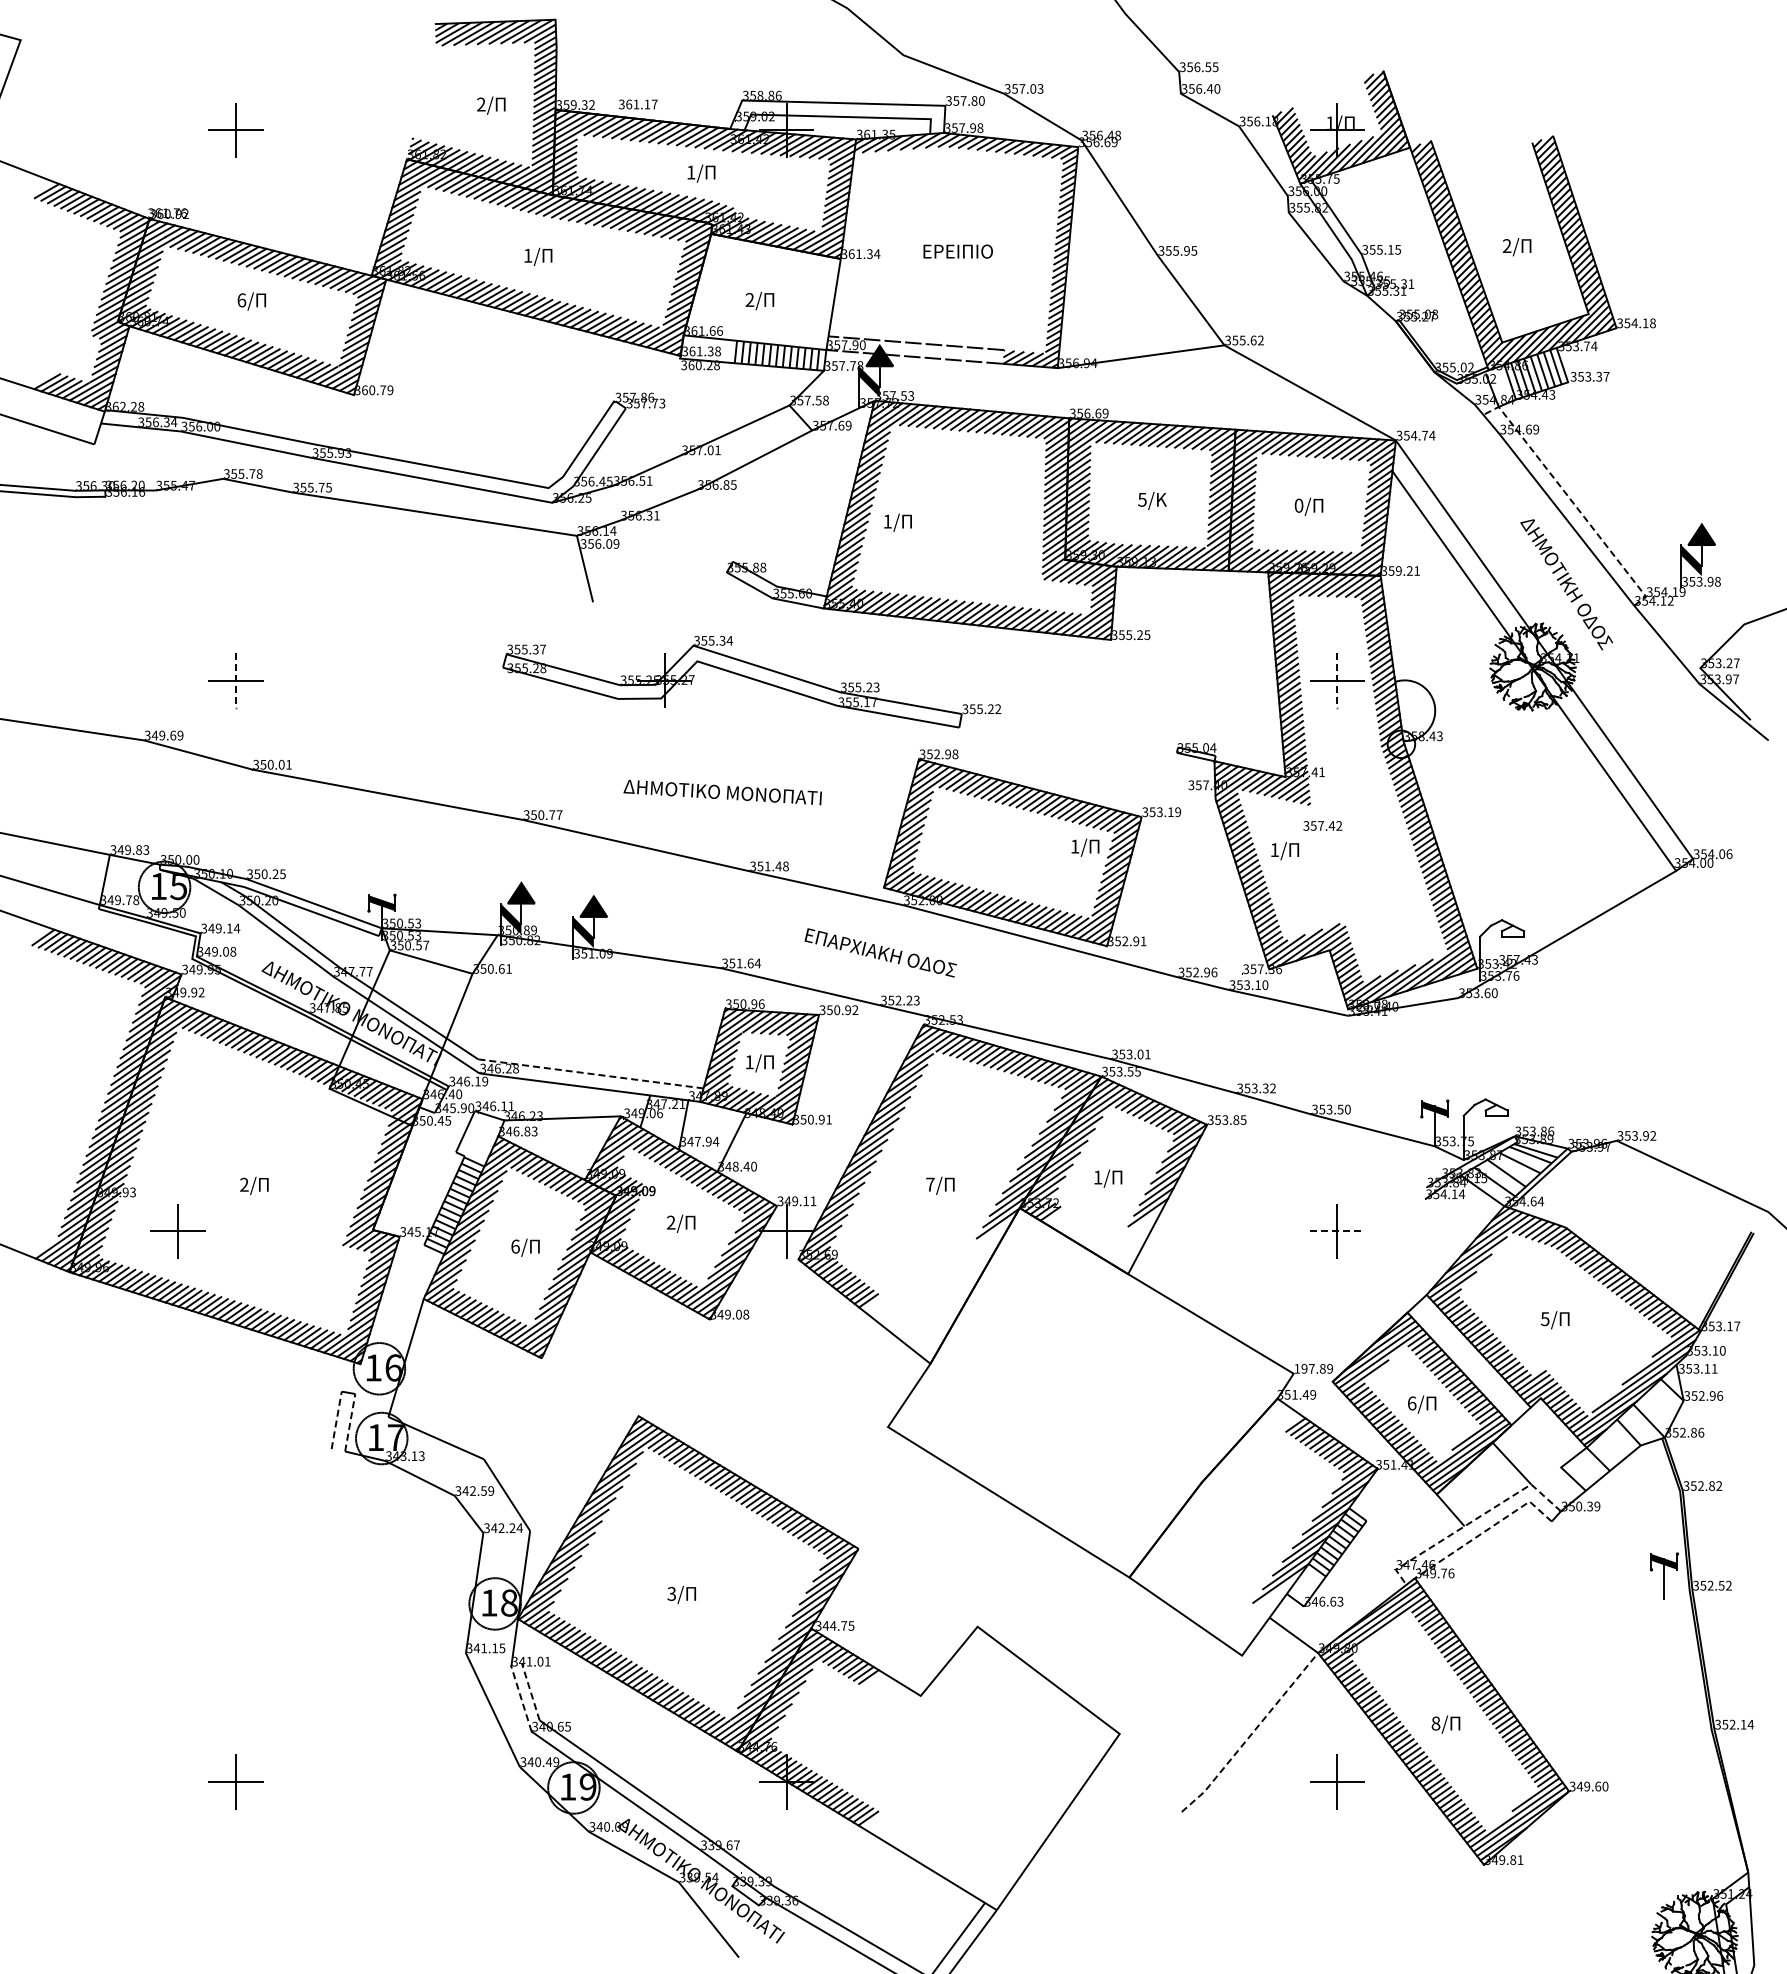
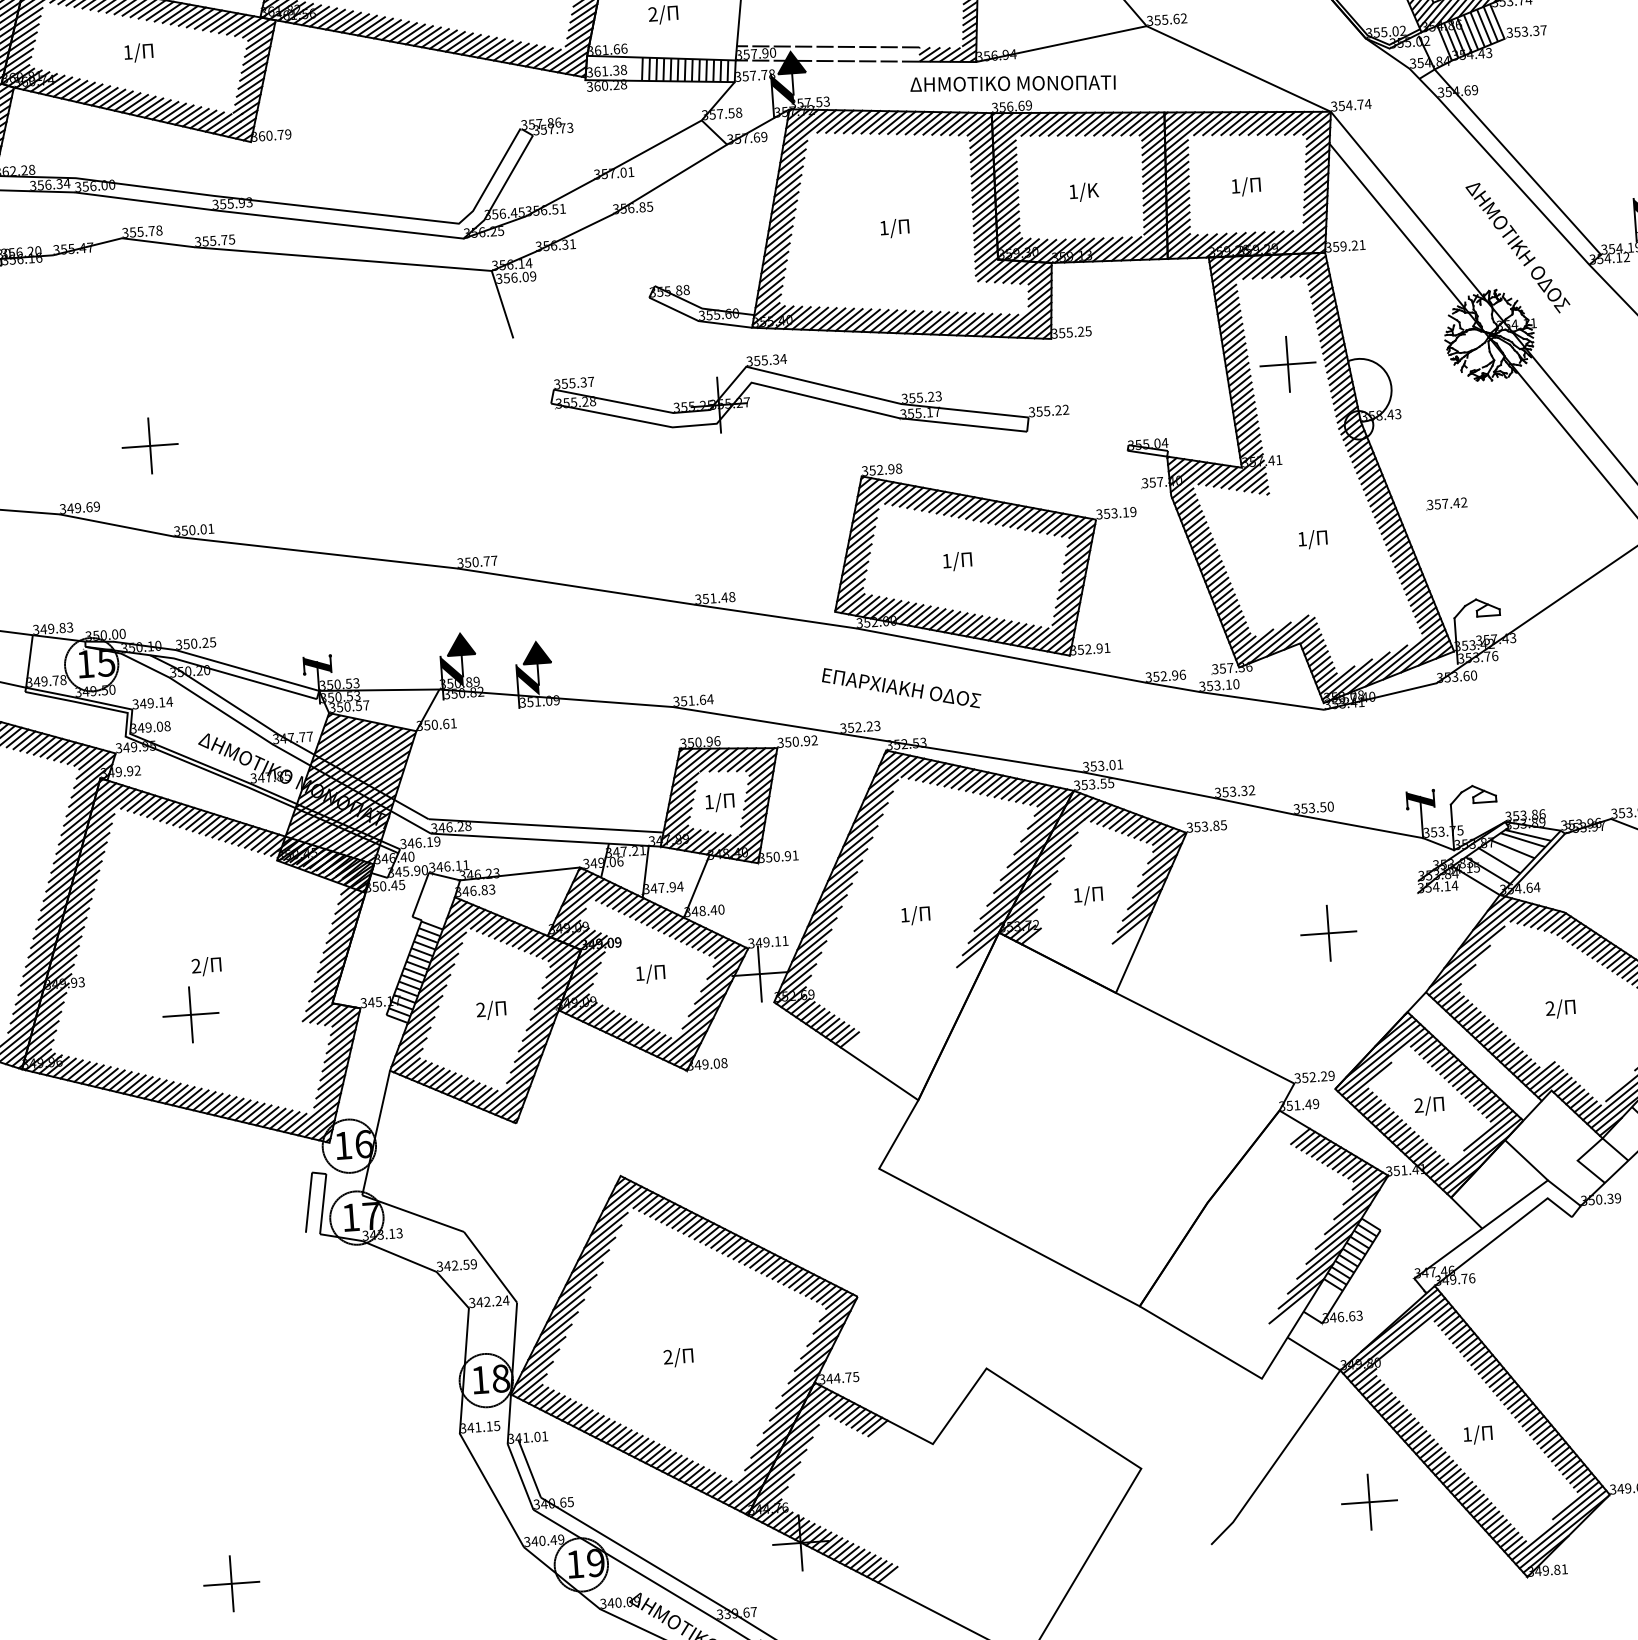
text: (241, 300) -> (127, 52), 6 -> 1
text: (1142, 499) -> (1073, 191), 5 -> 1
line: (1571, 500) -> (1516, 160), dashed -> solid
text: (1298, 505) -> (1235, 186), 0 -> 1
text: (897, 522) -> (894, 228), moved
line: (235, 680) -> (149, 445), dashed -> solid
line: (1337, 680) -> (1288, 364), dashed -> solid
part: (751, 681) -> (808, 399), moved
text: (722, 792) -> (1012, 83), moved
text: (1322, 825) -> (1446, 503), moved
text: (1085, 847) -> (957, 561), moved
text: (1285, 851) -> (1313, 539), moved
text: (880, 952) -> (901, 687), moved
hatch: (400, 1038) -> (346, 803), added
line: (590, 1073) -> (545, 825), dashed -> solid
text: (930, 1184) -> (905, 914), 7 -> 1
text: (671, 1222) -> (640, 973), 2 -> 1
part: (177, 1231) -> (190, 1015), moved
line: (1337, 1231) -> (1329, 933), dashed -> solid
text: (515, 1246) -> (480, 1009), 6 -> 2
text: (1544, 1319) -> (1549, 1008), 5 -> 2
text: (1309, 1368) -> (1310, 1077), 197.89 -> 352.29
text: (1411, 1403) -> (1418, 1105), 6 -> 2
line: (336, 1419) -> (308, 1201), dashed -> solid
line: (350, 1422) -> (323, 1203), dashed -> solid
line: (1472, 1521) -> (1490, 1223), dashed -> solid
line: (1484, 1531) -> (1503, 1232), dashed -> solid
text: (671, 1593) -> (667, 1356), 3 -> 2
line: (530, 1691) -> (529, 1468), dashed -> solid
line: (521, 1698) -> (520, 1476), dashed -> solid
text: (1435, 1723) -> (1466, 1434), 8 -> 1
line: (1251, 1734) -> (1277, 1459), dashed -> solid

